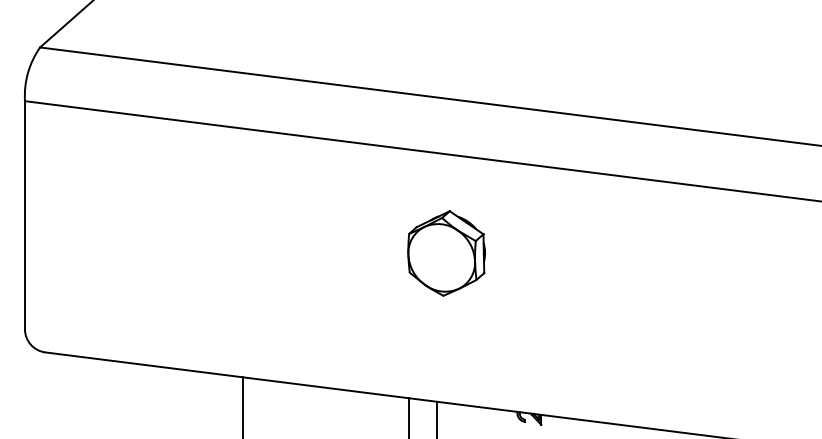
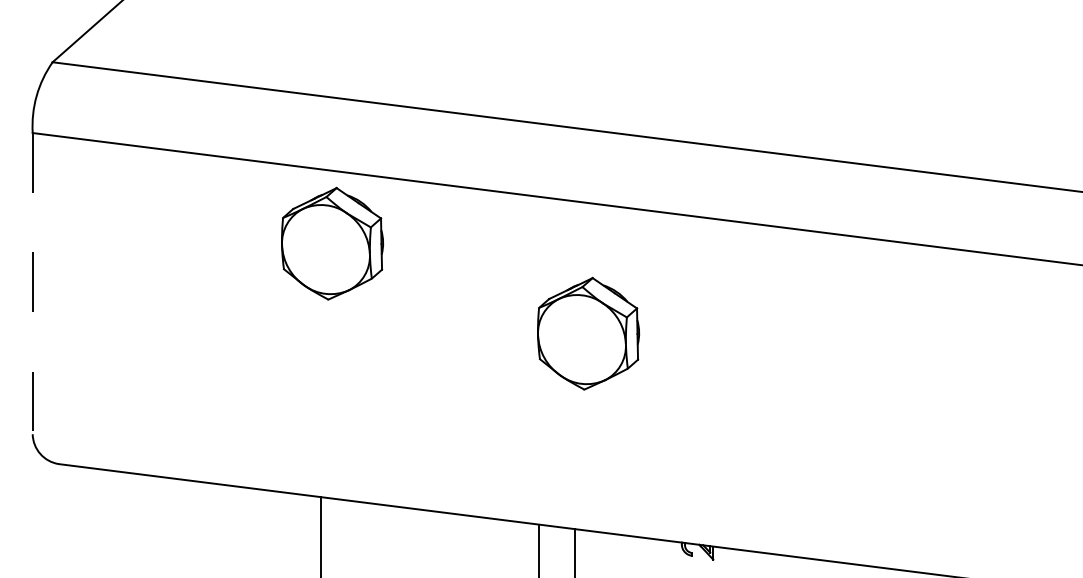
part: (252, 184) -> (332, 243), added
line: (24, 215) -> (32, 283), solid -> dashed

